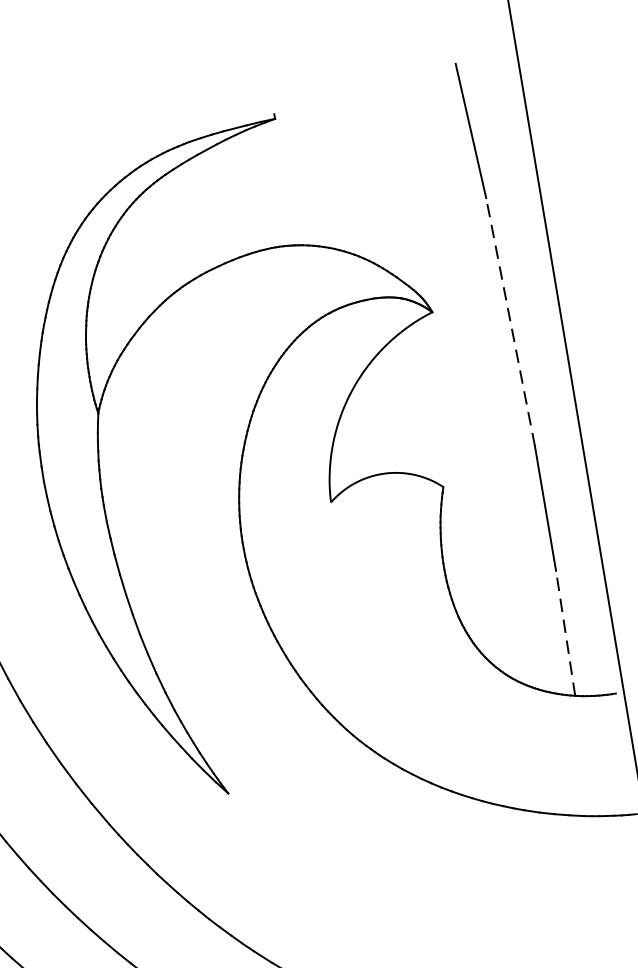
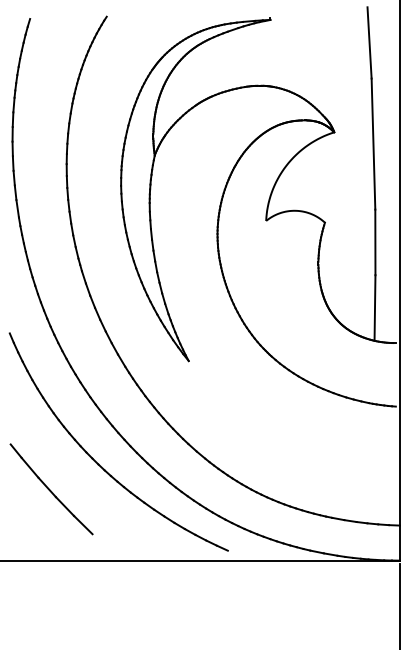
line: (510, 322) -> (373, 144), dashed -> solid
line: (566, 634) -> (375, 308), dashed -> solid

